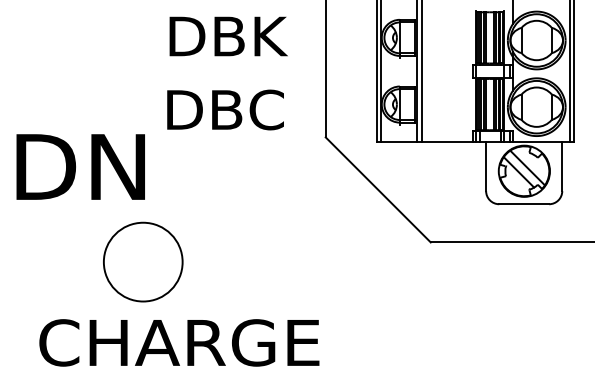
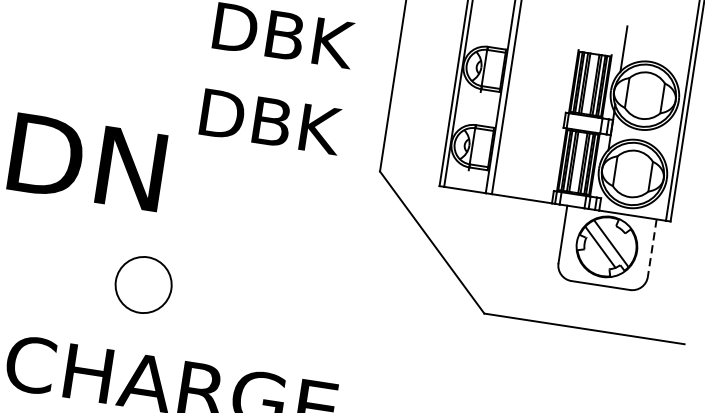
text: (227, 109) -> (269, 121), DBC -> DBK
line: (562, 166) -> (652, 248), solid -> dashed
circle: (143, 261) -> (143, 284), size x0.6

